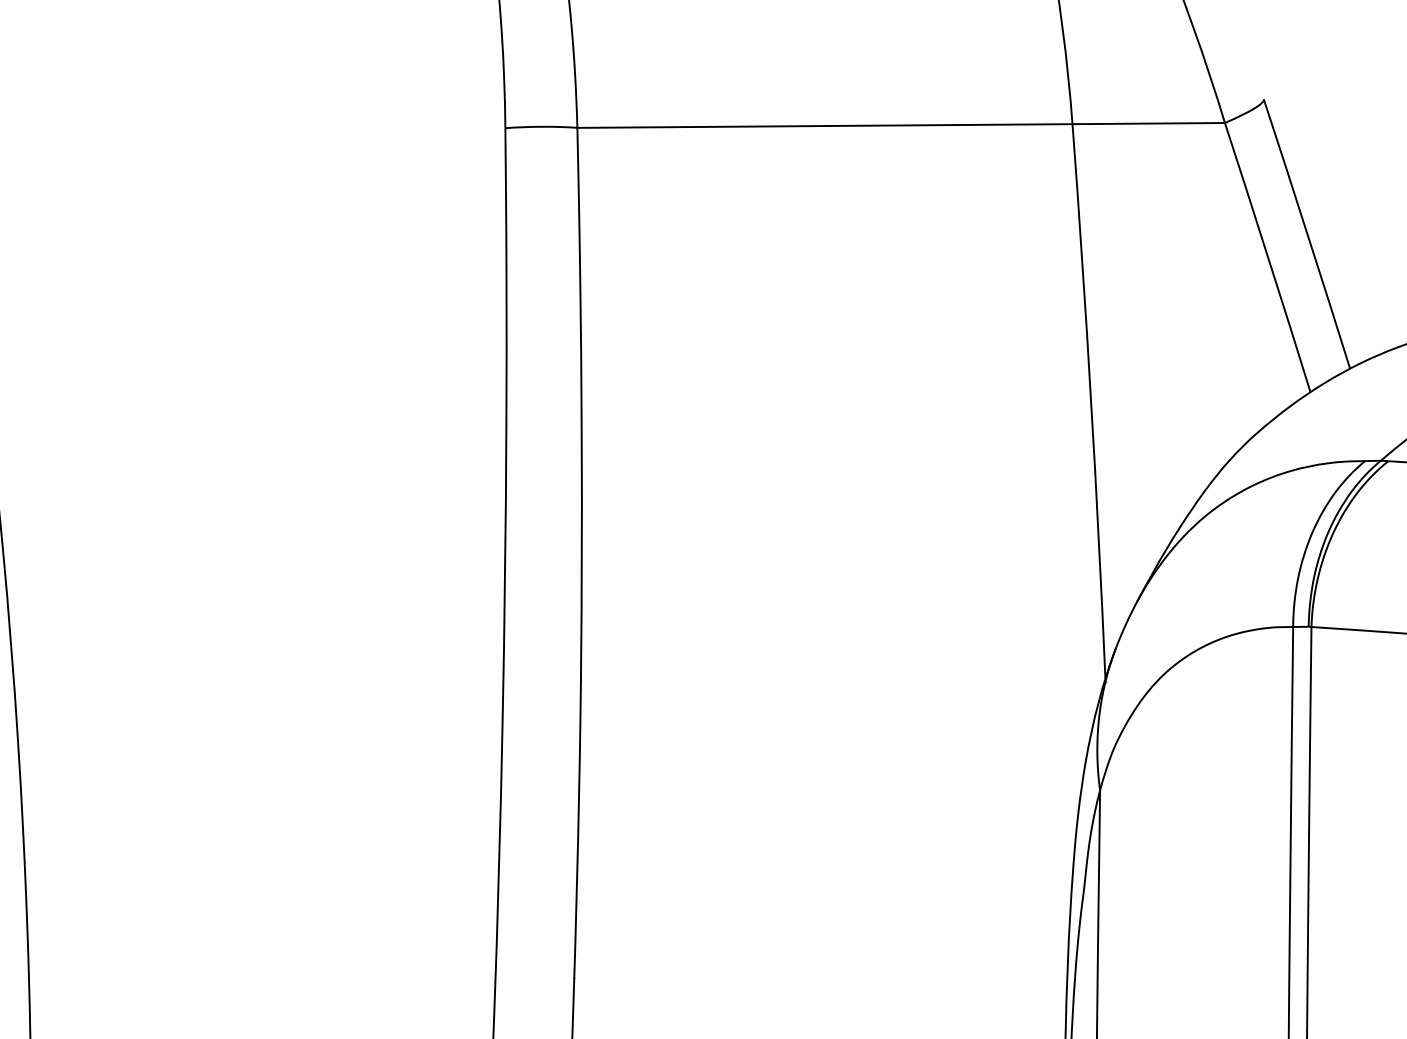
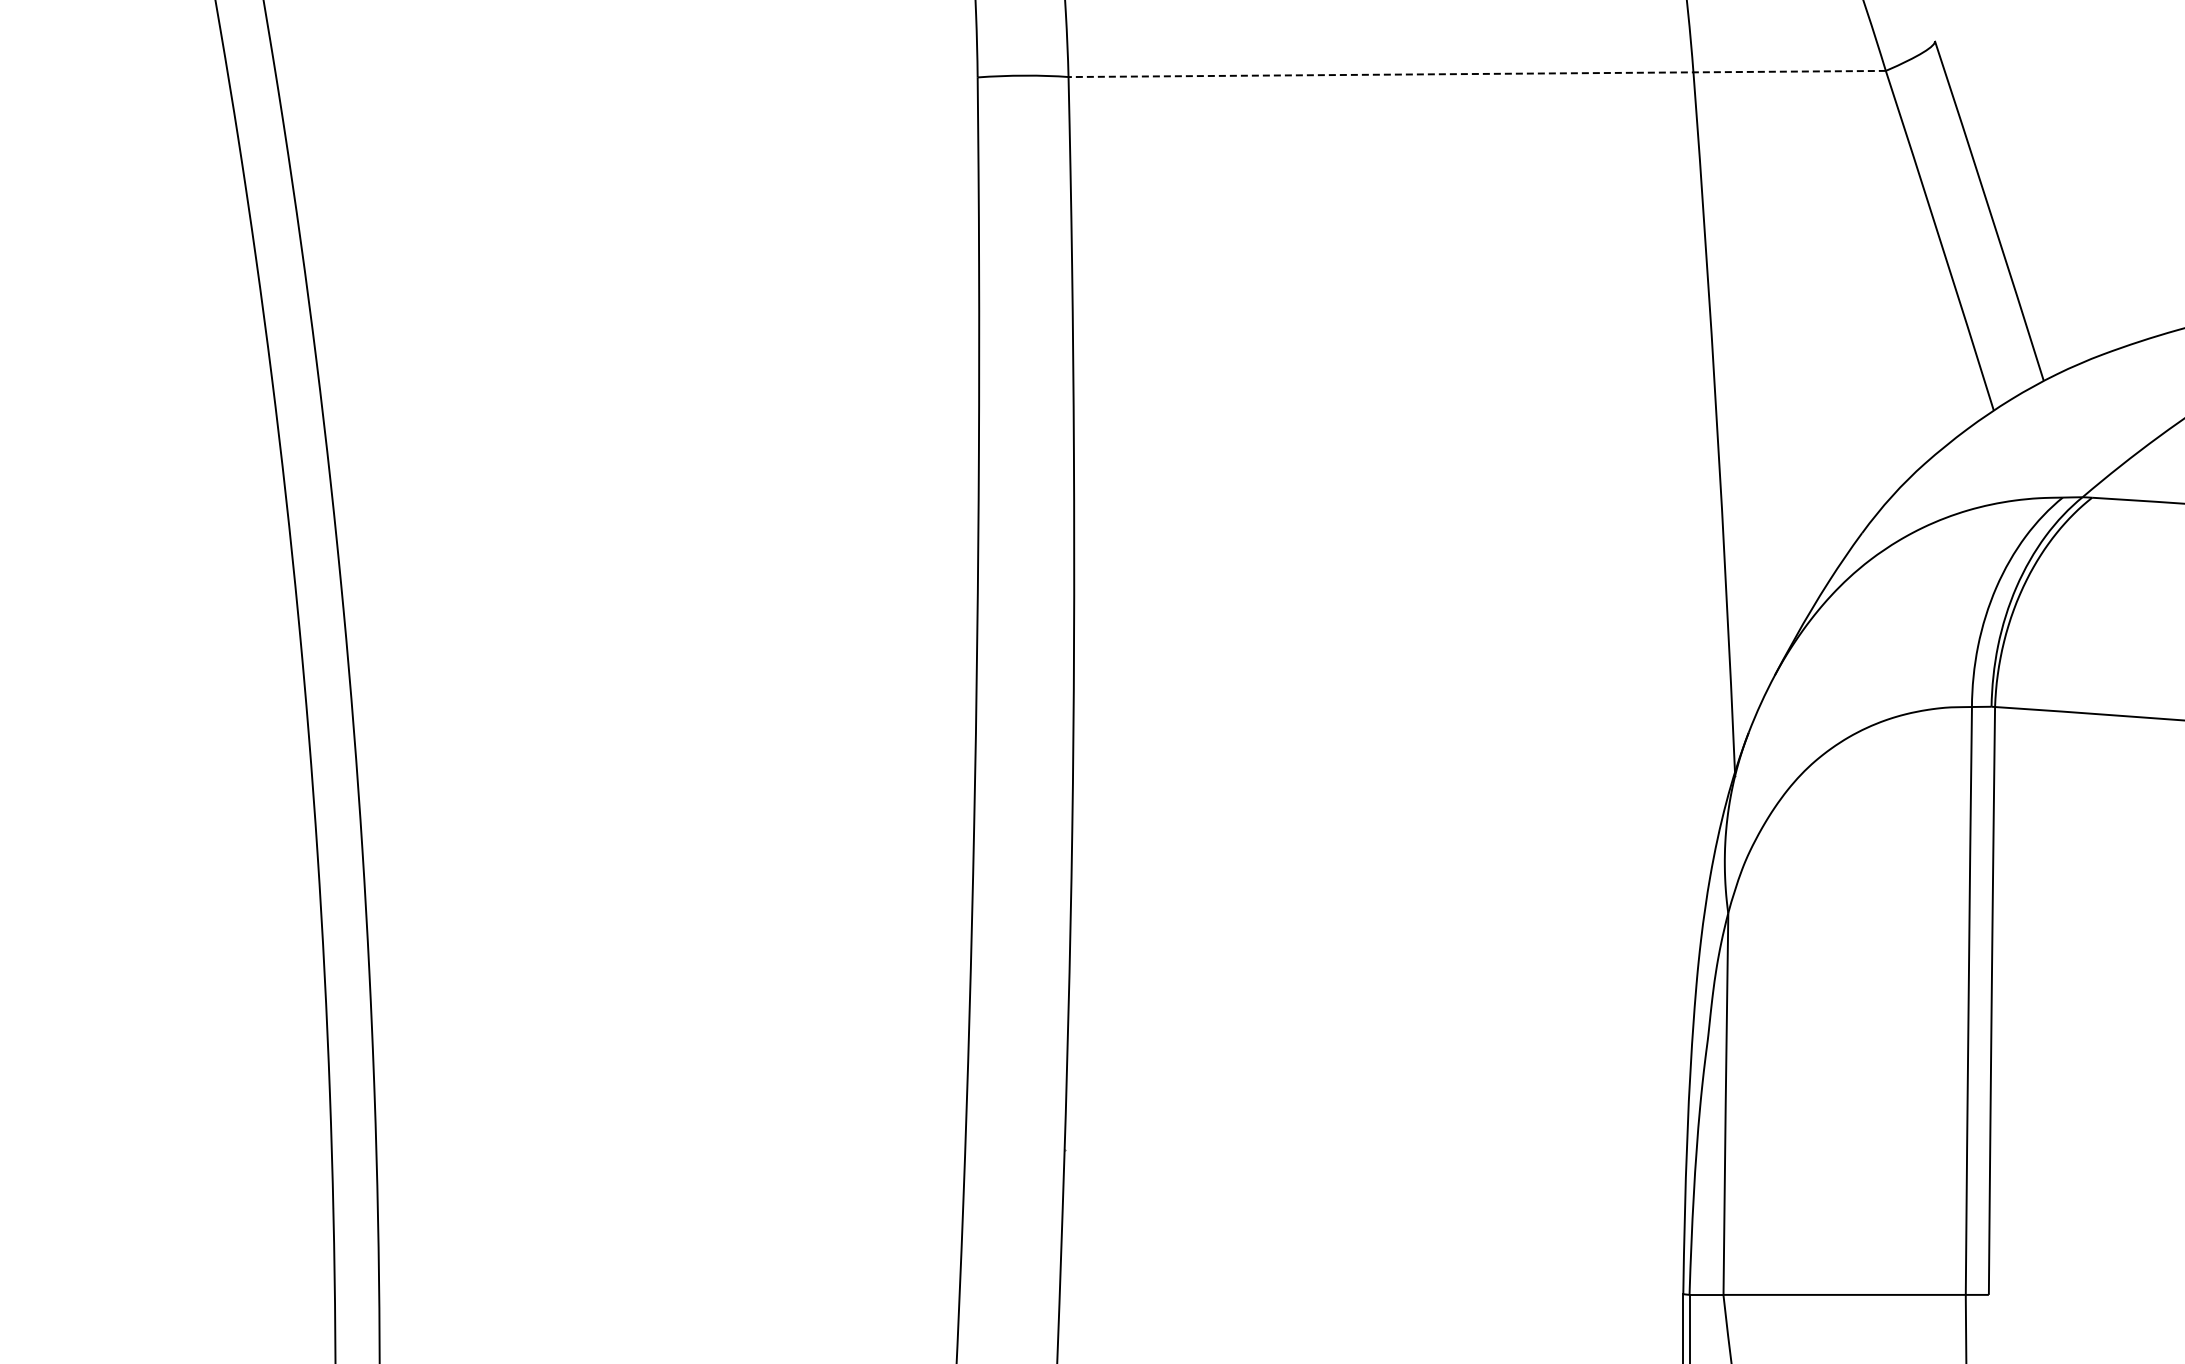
line: (901, 125) -> (1477, 73), solid -> dashed

